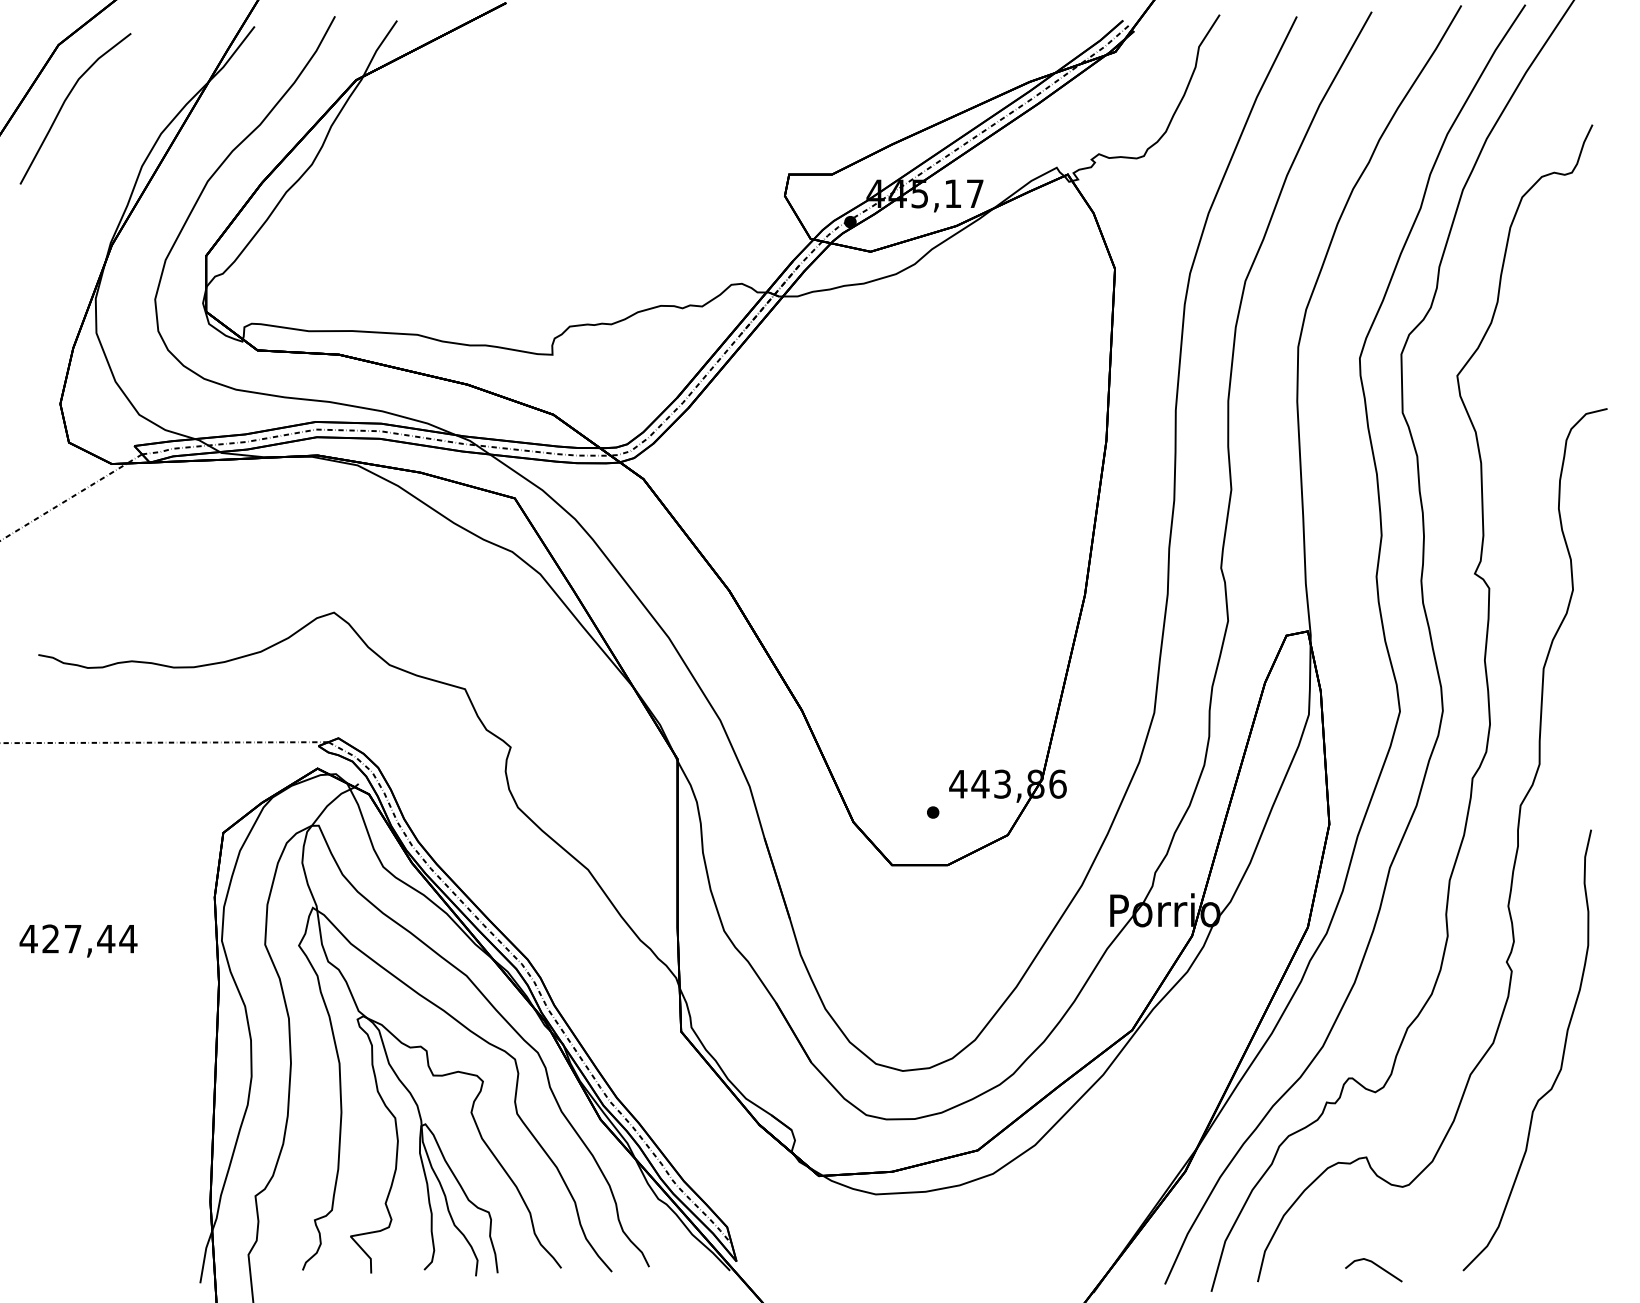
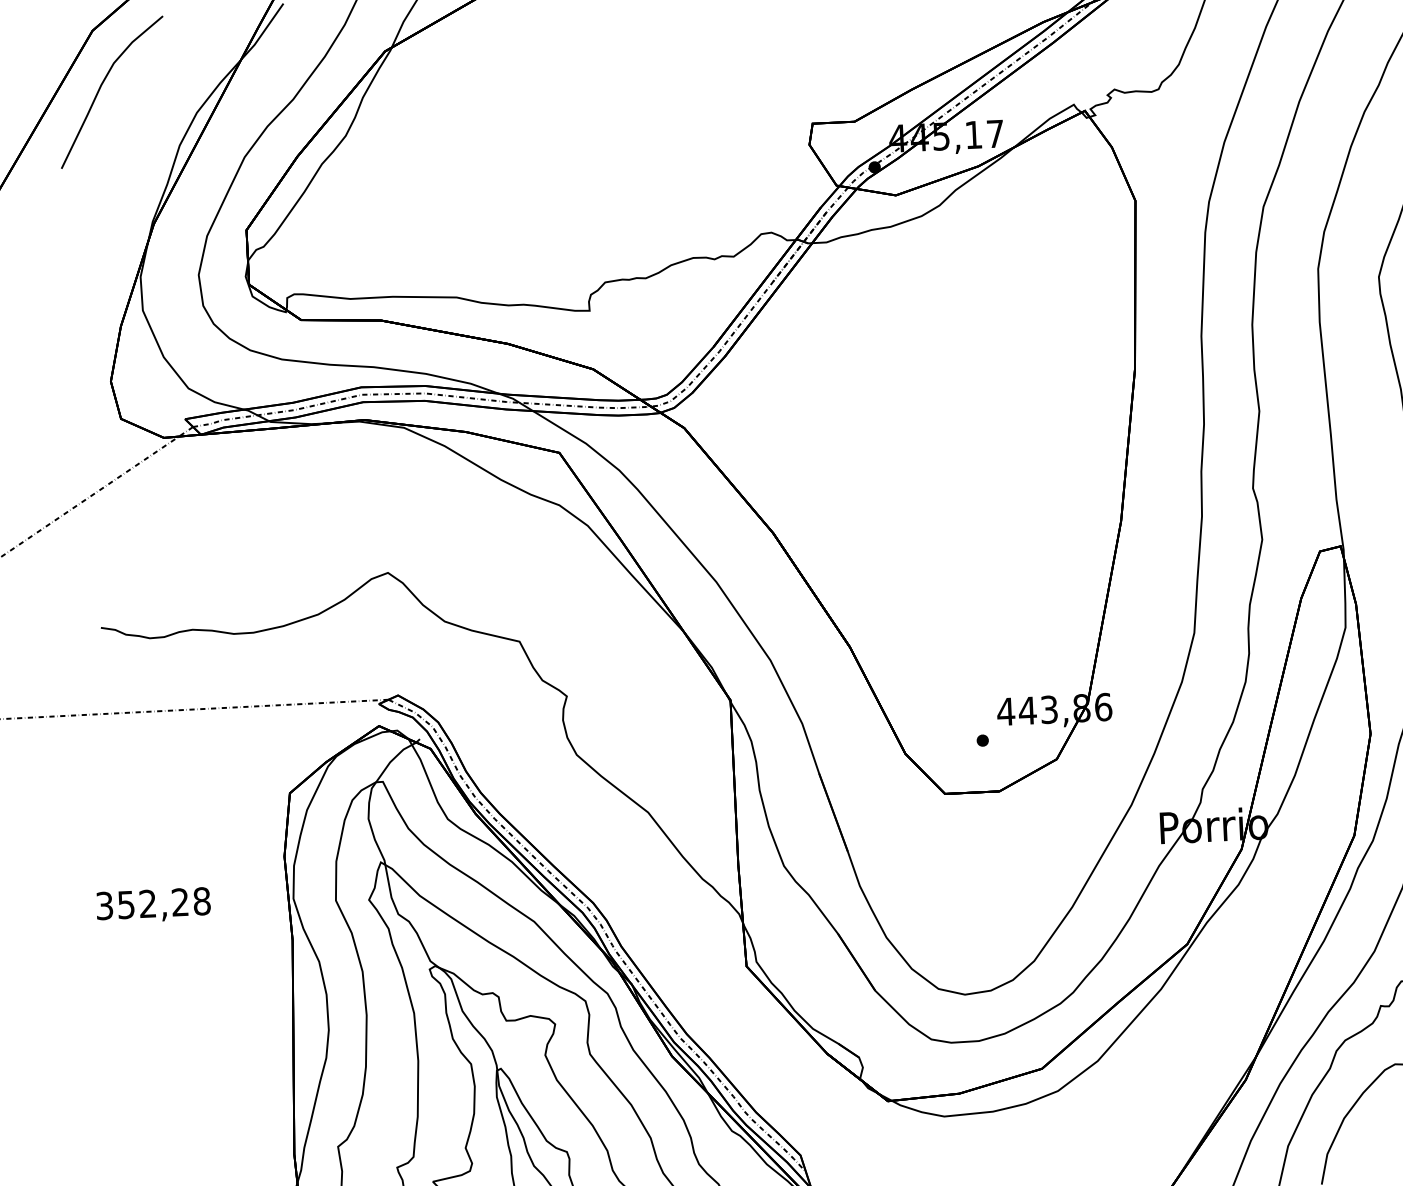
text: (78, 938) -> (153, 903), 427,44 -> 352,28

